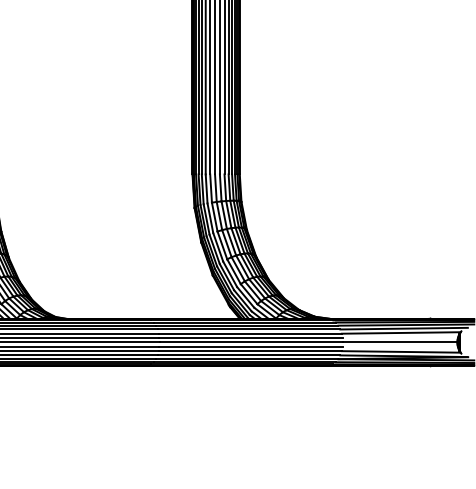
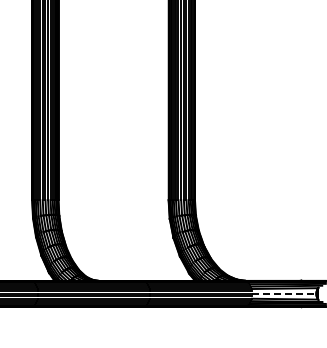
line: (400, 341) -> (284, 293), solid -> dashed

